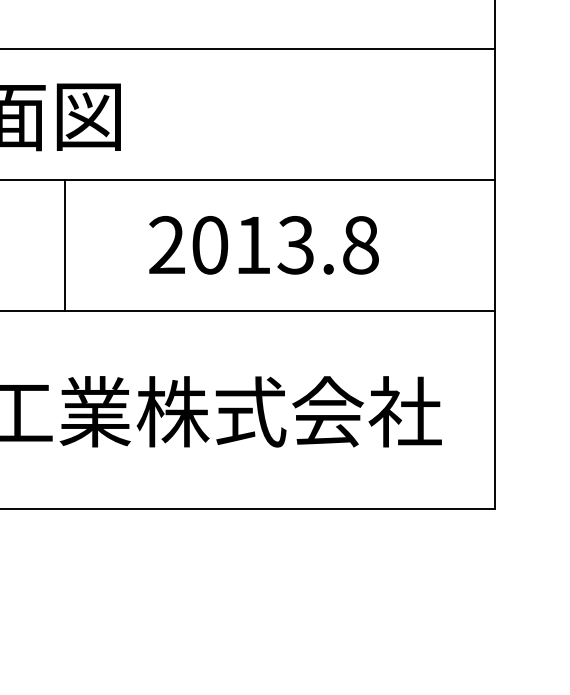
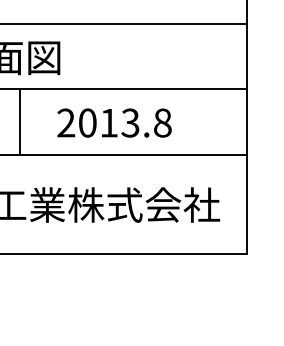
line: (65, 244) -> (20, 121), moved
text: (263, 244) -> (114, 122), moved

